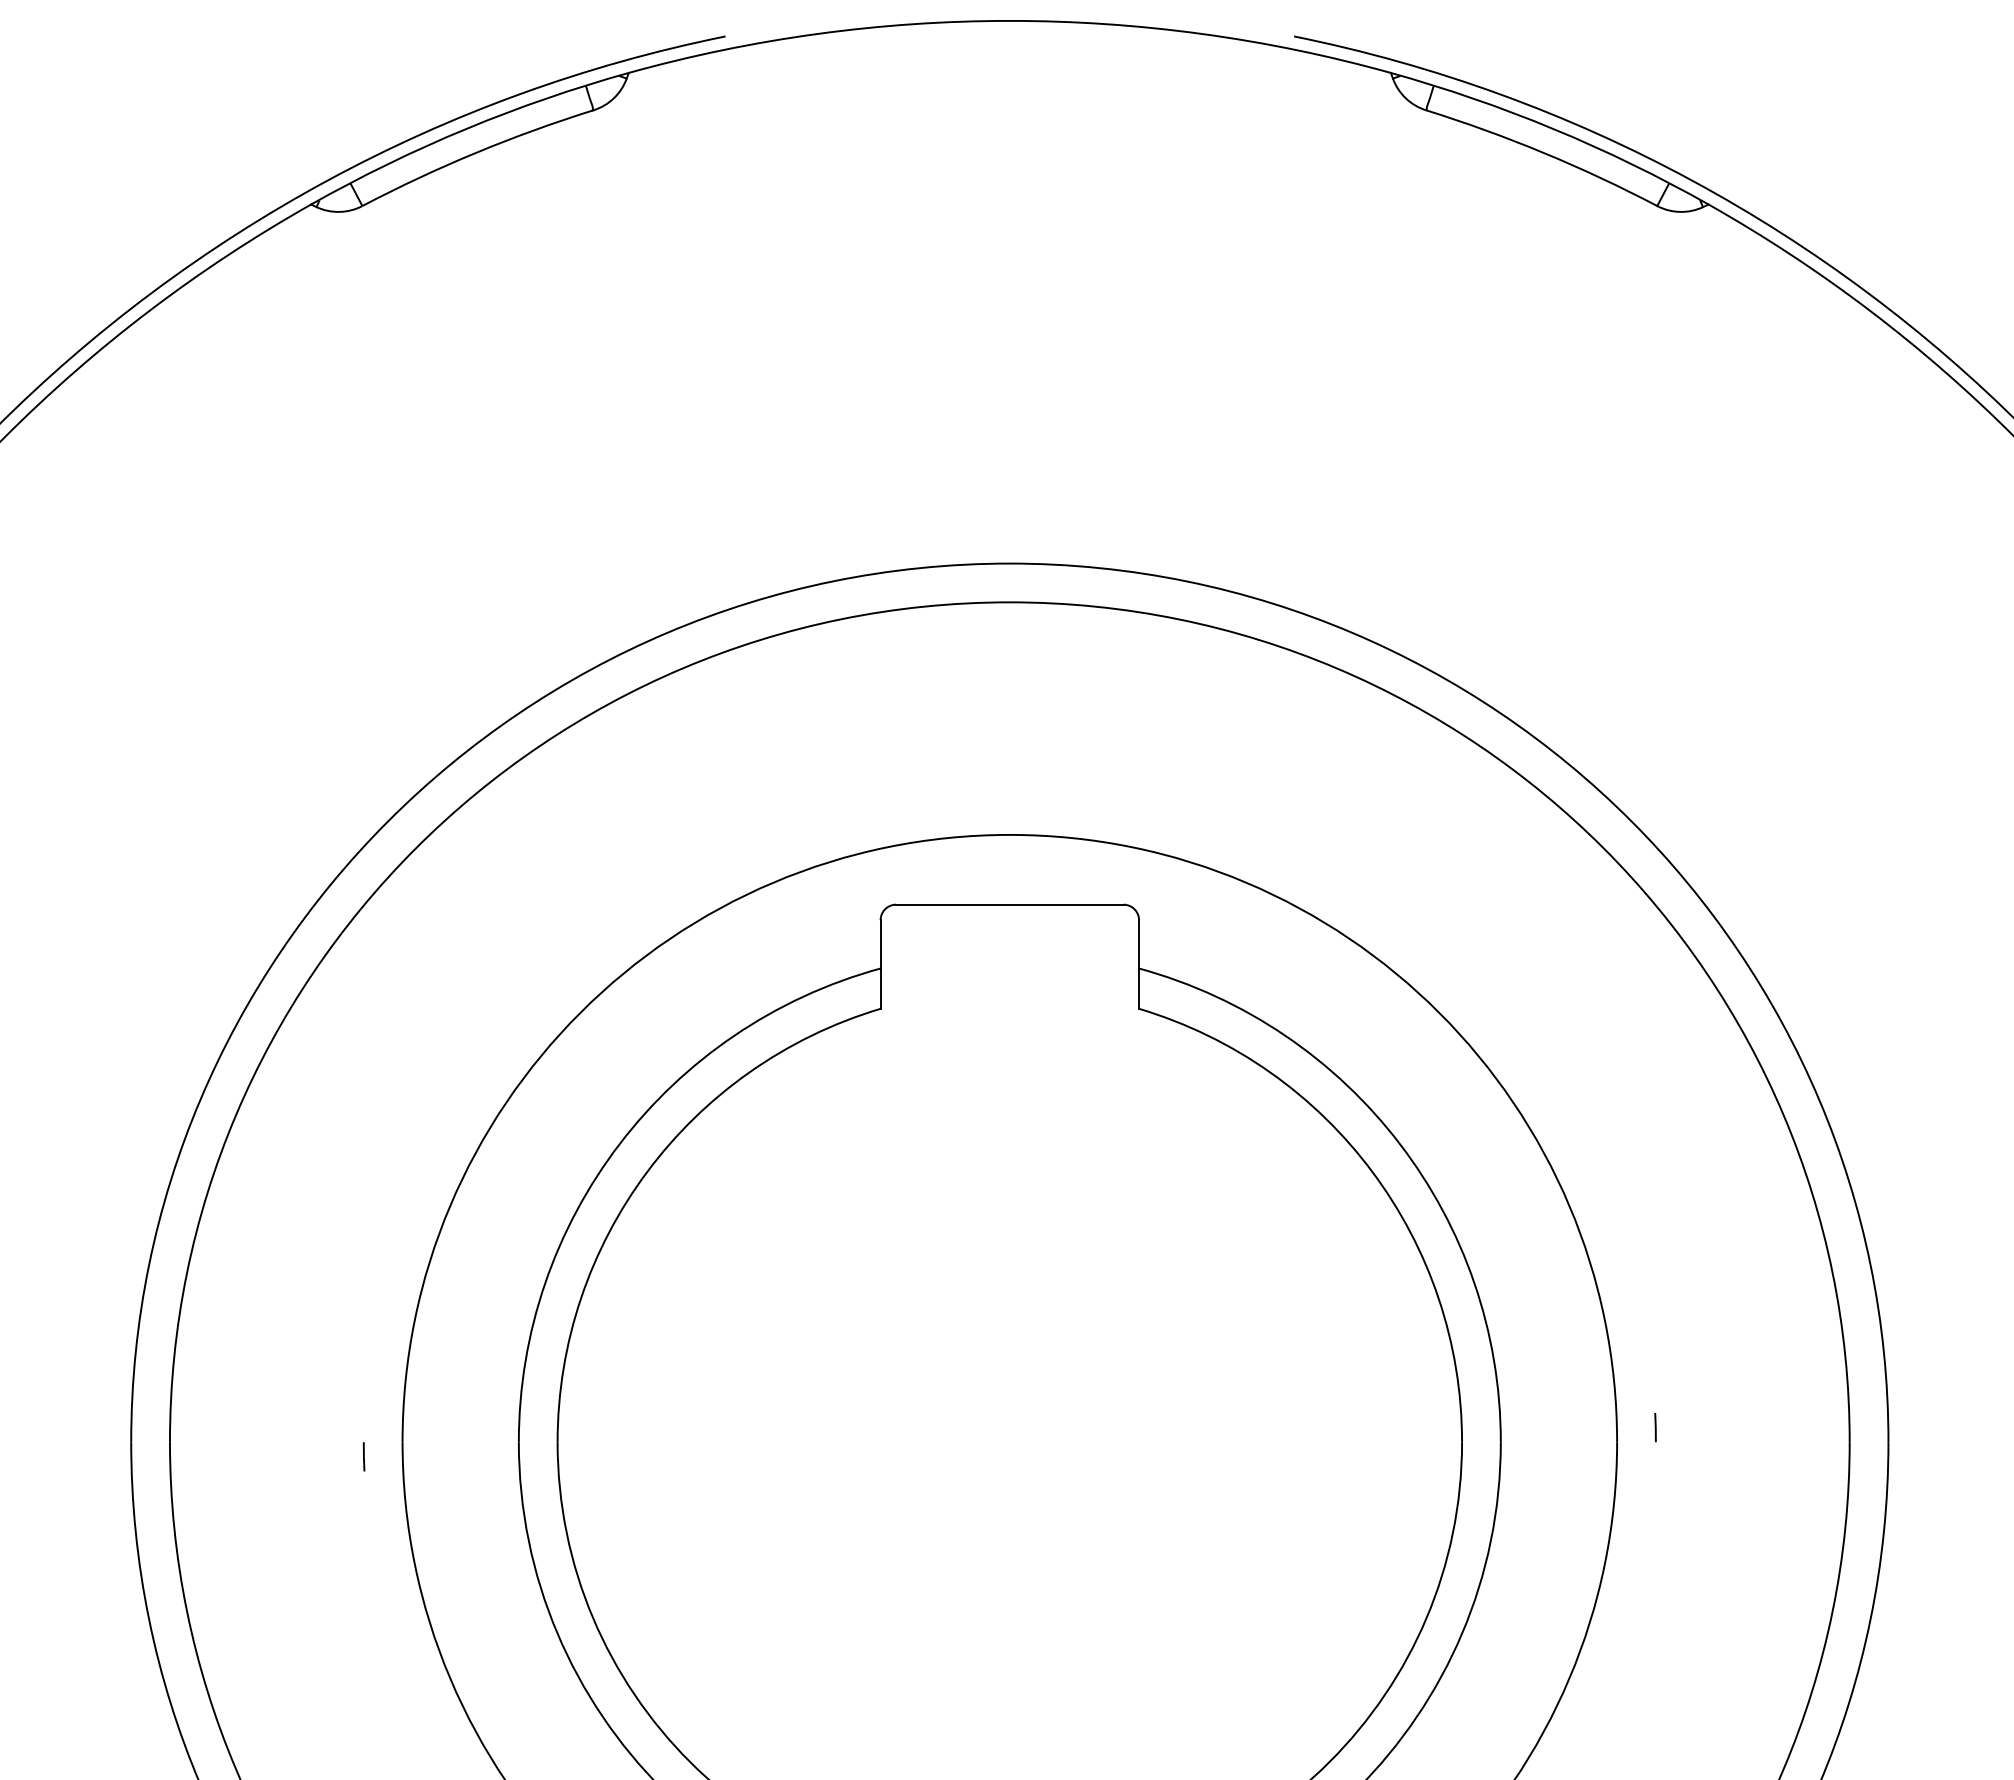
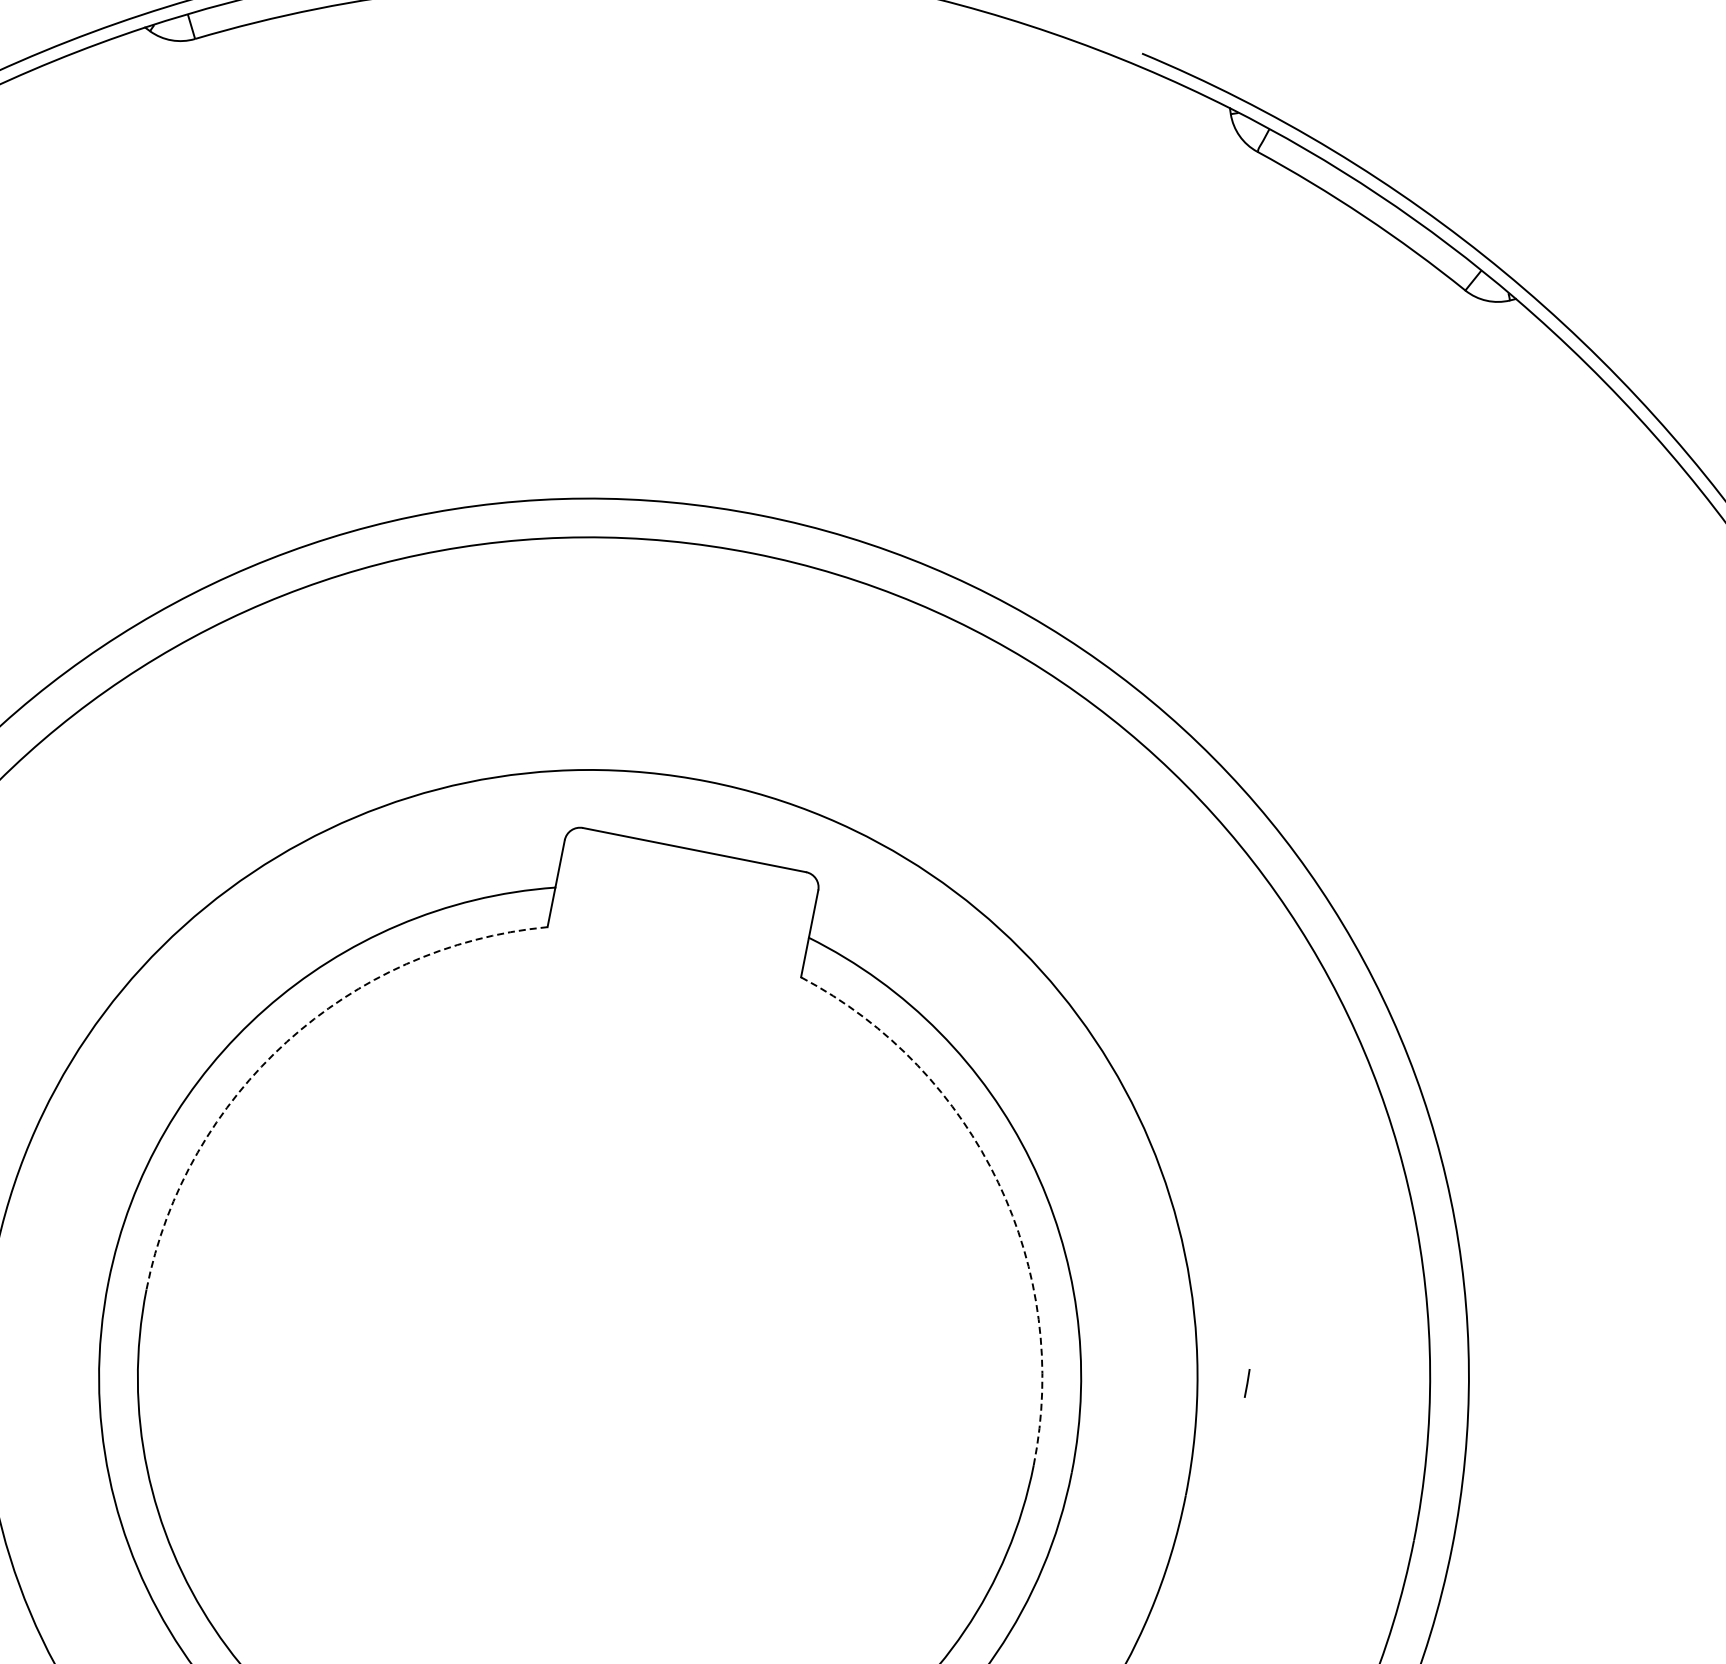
arc: (647, 1171) -> (287, 1041), solid -> dashed
arc: (1372, 1171) -> (998, 1182), solid -> dashed
line: (1655, 1427) -> (1247, 1383), moved

